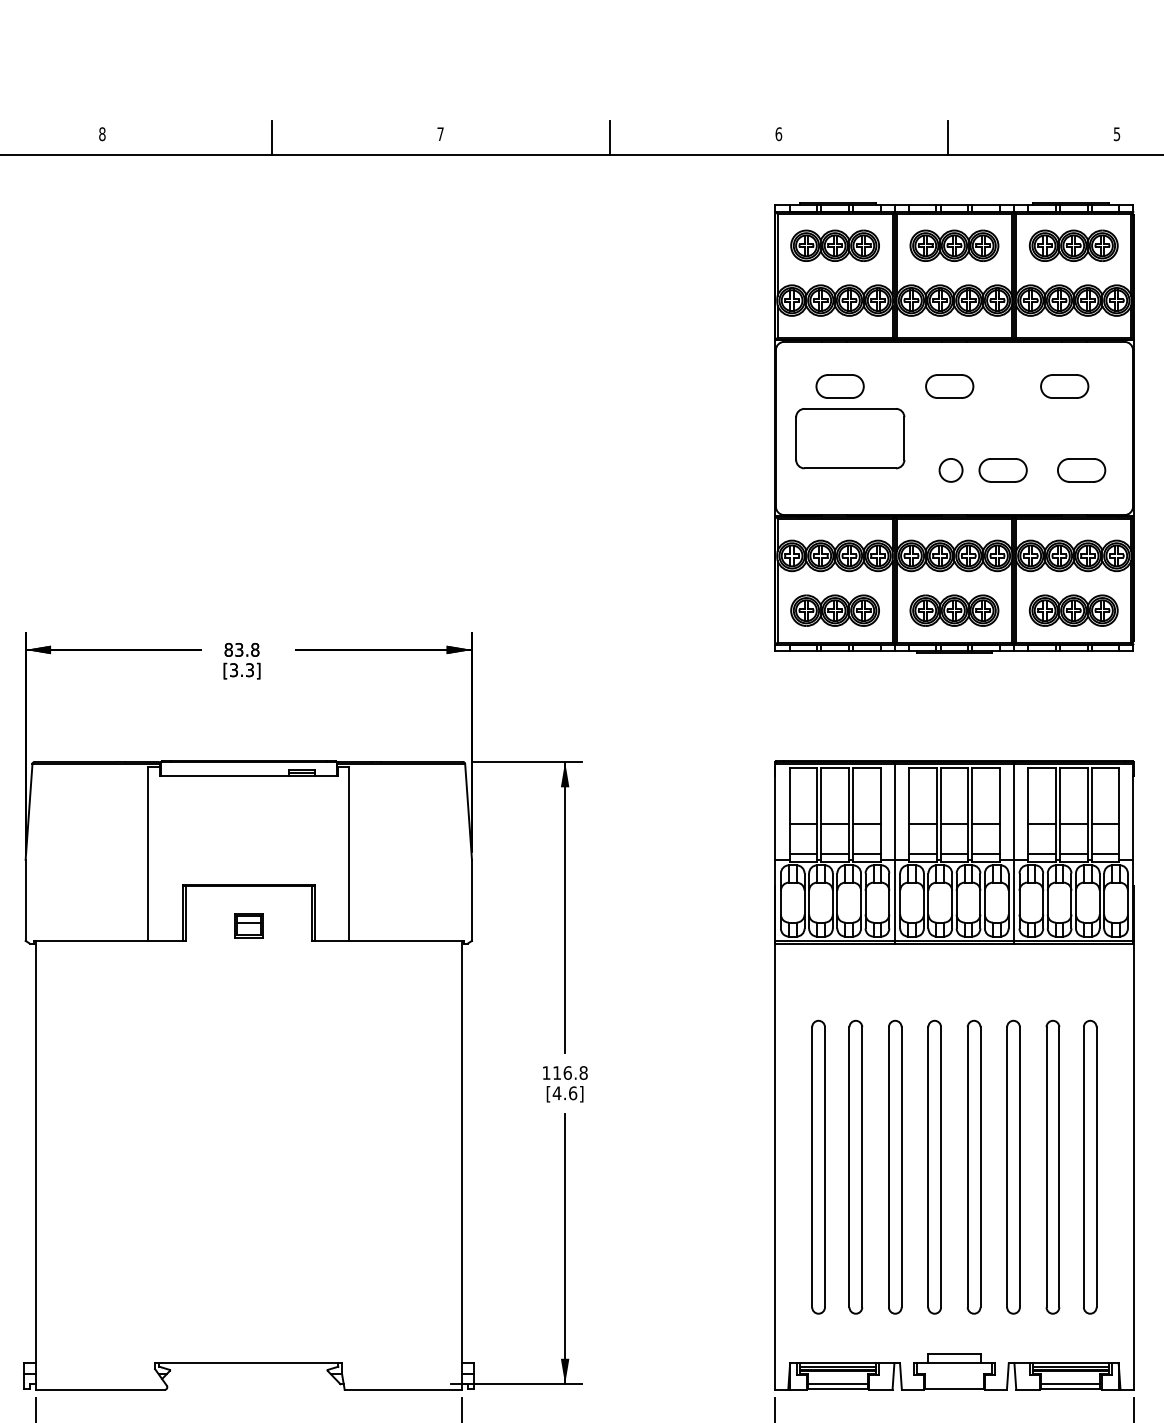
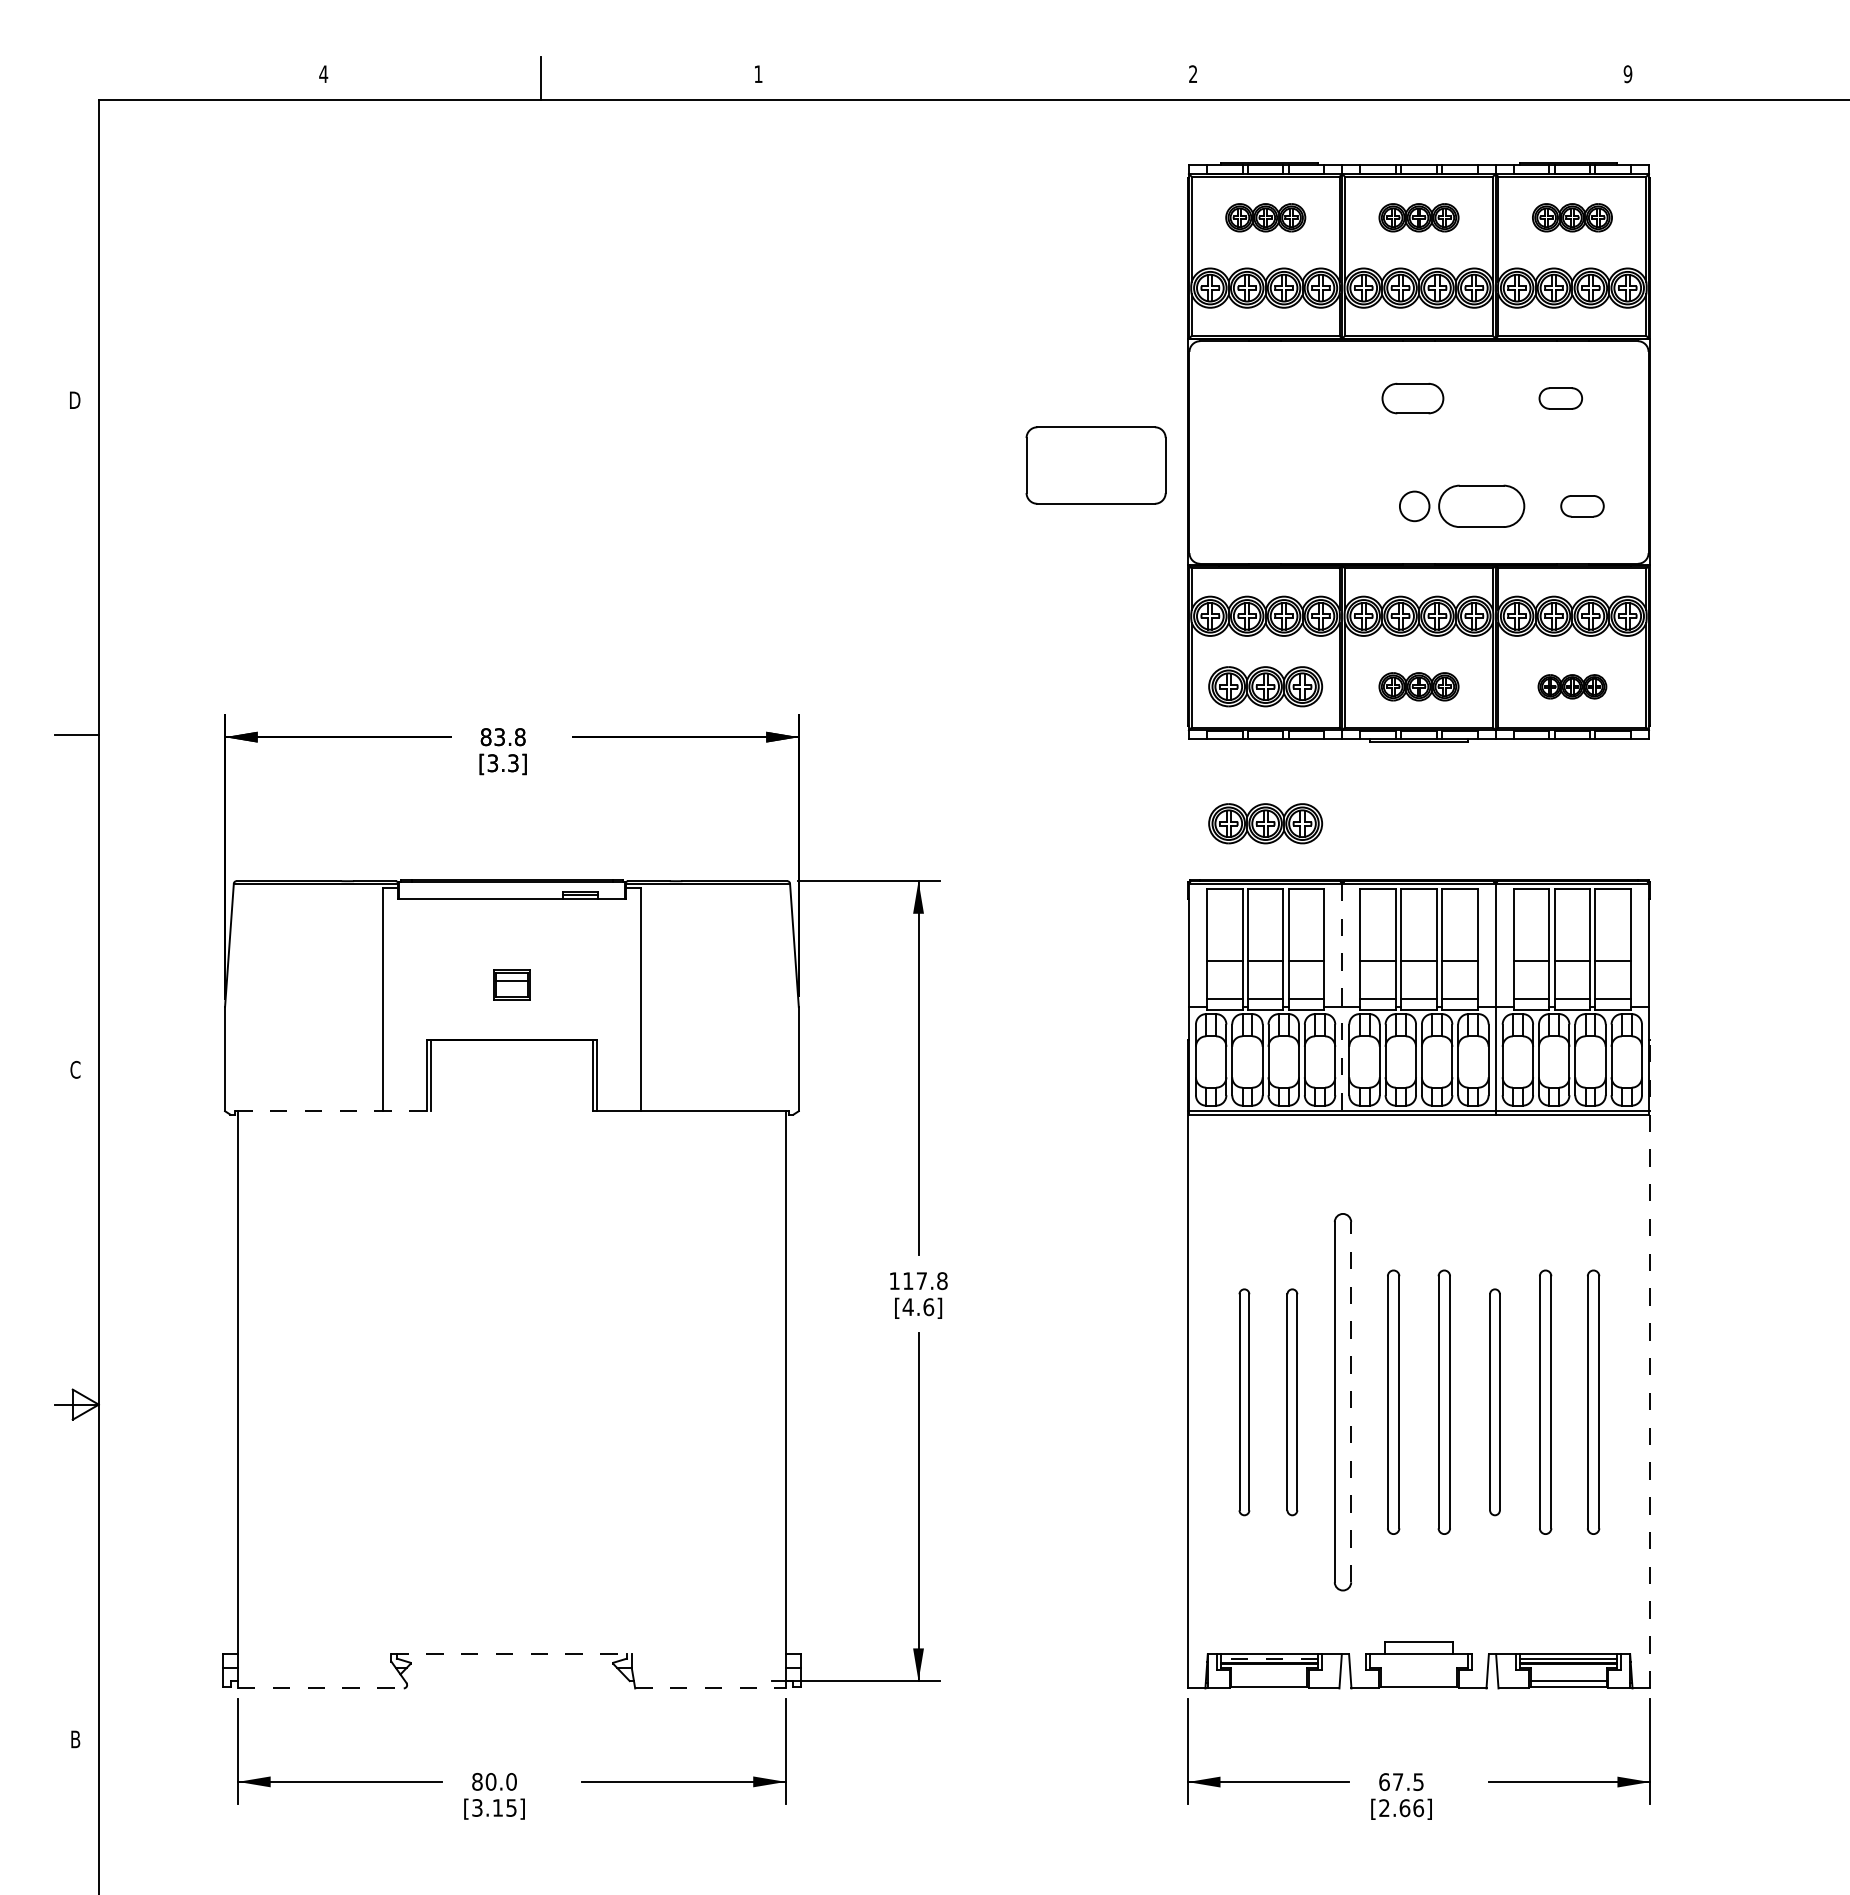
text: (440, 133) -> (758, 73), 7 -> 1
text: (1116, 133) -> (1627, 73), 5 -> 9
text: (102, 134) -> (323, 74), 8 -> 4
text: (779, 134) -> (1193, 74), 6 -> 2
line: (609, 137) -> (975, 78), removed
line: (947, 137) -> (1410, 78), removed
part: (835, 245) -> (1265, 217), size x0.7
part: (954, 245) -> (1418, 217), size x0.7
part: (1073, 245) -> (1572, 217), size x0.7
part: (839, 386) -> (1271, 398), removed
part: (1064, 386) -> (1560, 398), size x0.7
part: (849, 438) -> (1095, 465), moved
part: (1081, 469) -> (1582, 505), size x0.7
part: (1003, 470) -> (1481, 506), size x1.4
part: (954, 610) -> (1418, 686), size x0.7
part: (1073, 610) -> (1572, 686), size x0.6
part: (835, 717) -> (1265, 823), added
line: (894, 853) -> (1342, 999), solid -> dashed
part: (248, 925) -> (511, 984), moved
line: (110, 941) -> (333, 1111), solid -> dashed
text: (567, 1073) -> (921, 1281), 116.8 -> 117.8
line: (1134, 1137) -> (1650, 1363), solid -> dashed
line: (901, 1166) -> (1351, 1401), solid -> dashed
part: (818, 1167) -> (1244, 1402), size x0.6
part: (856, 1167) -> (1292, 1402), size x0.6
part: (934, 1167) -> (1393, 1402), size x0.7
part: (974, 1167) -> (1444, 1402), size x0.7
part: (1013, 1167) -> (1494, 1402), size x0.6
part: (1052, 1167) -> (1545, 1402), size x0.7
part: (1090, 1167) -> (1593, 1402), size x0.7
line: (249, 1363) -> (512, 1654), solid -> dashed
line: (838, 1366) -> (1269, 1658), solid -> dashed
line: (838, 1384) -> (1269, 1681), removed
line: (99, 1389) -> (320, 1688), solid -> dashed
line: (404, 1389) -> (711, 1688), solid -> dashed

